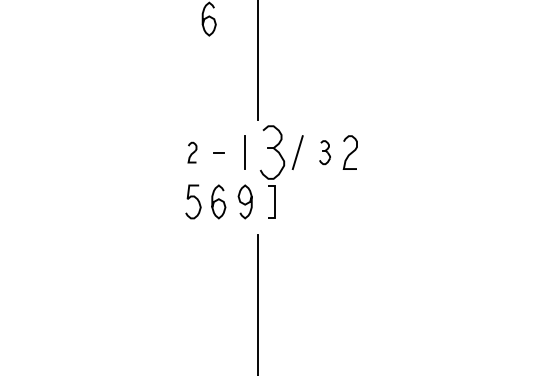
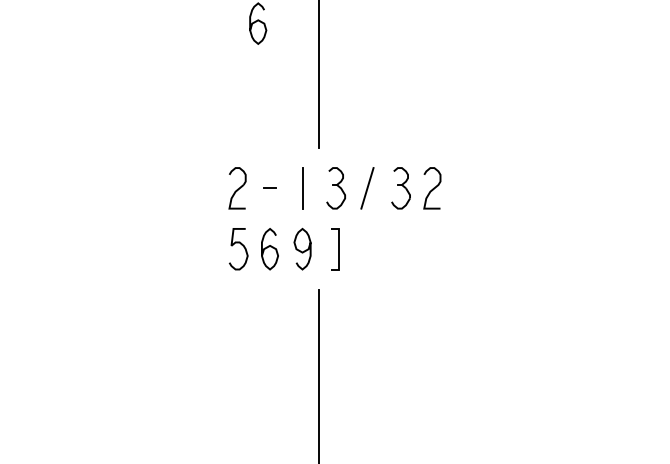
part: (192, 152) -> (237, 188), size x1.67
part: (271, 152) -> (335, 188), size x0.62
part: (324, 152) -> (400, 188), size x1.43

